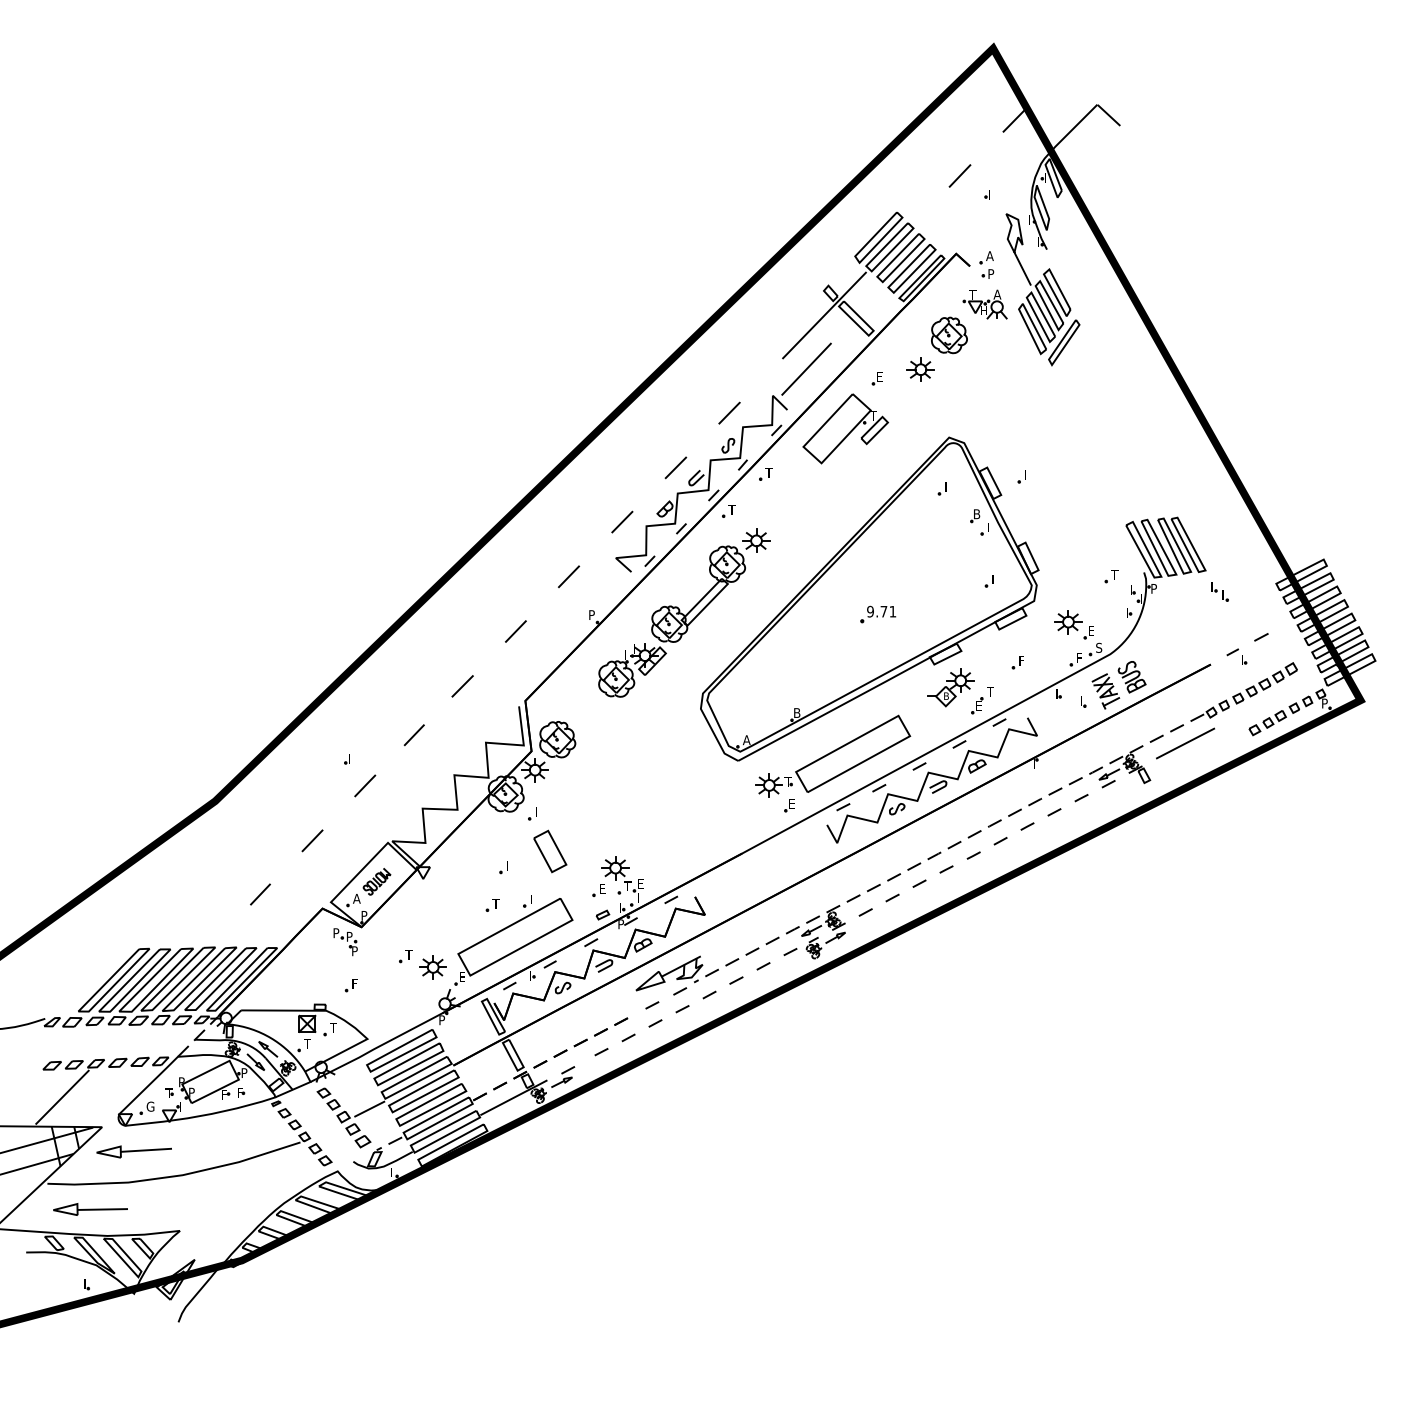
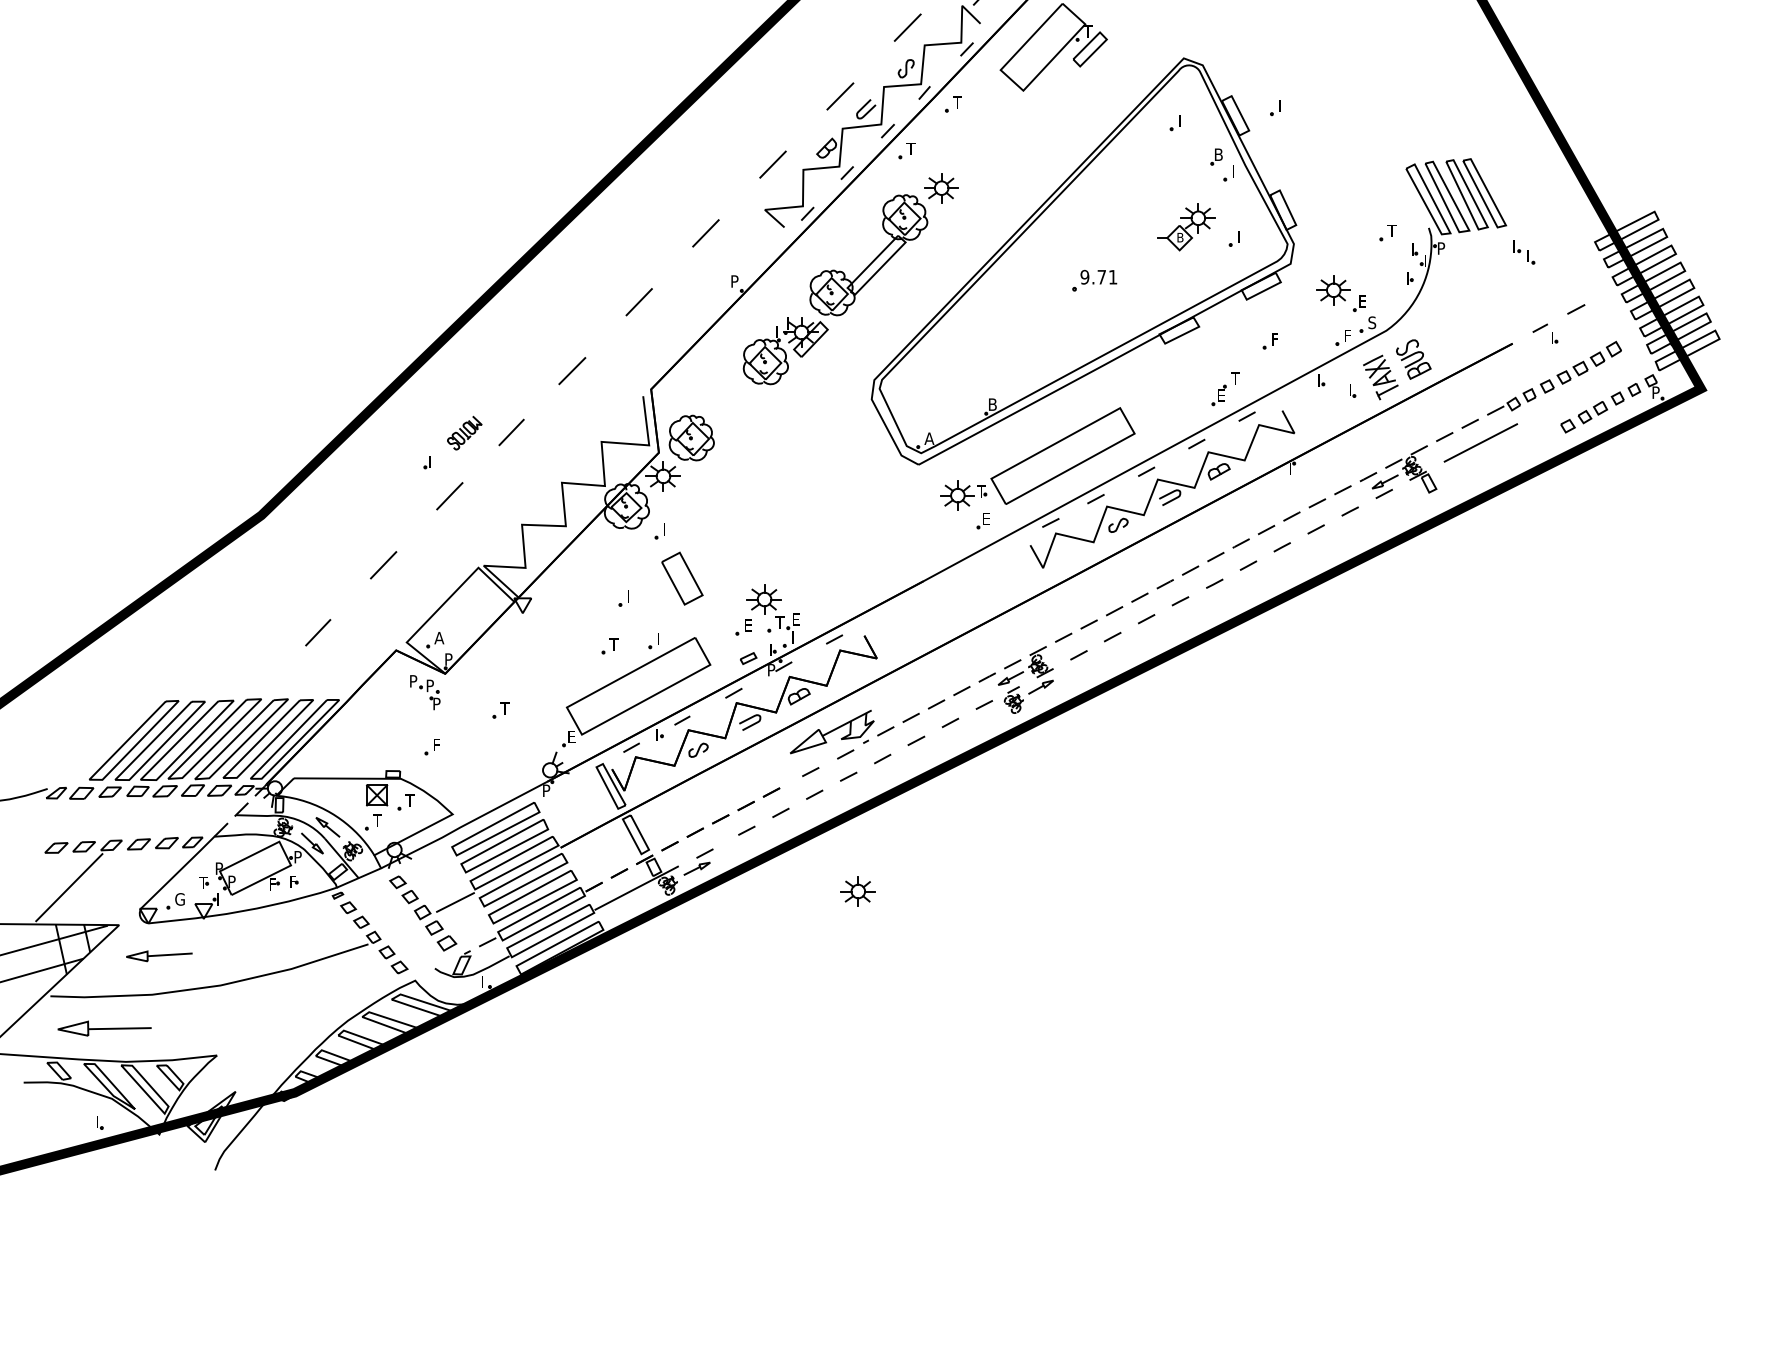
part: (950, 687) -> (1185, 226), moved
part: (376, 881) -> (464, 432), moved
part: (432, 967) -> (857, 891), moved
part: (133, 1151) -> (158, 955), size x0.7

